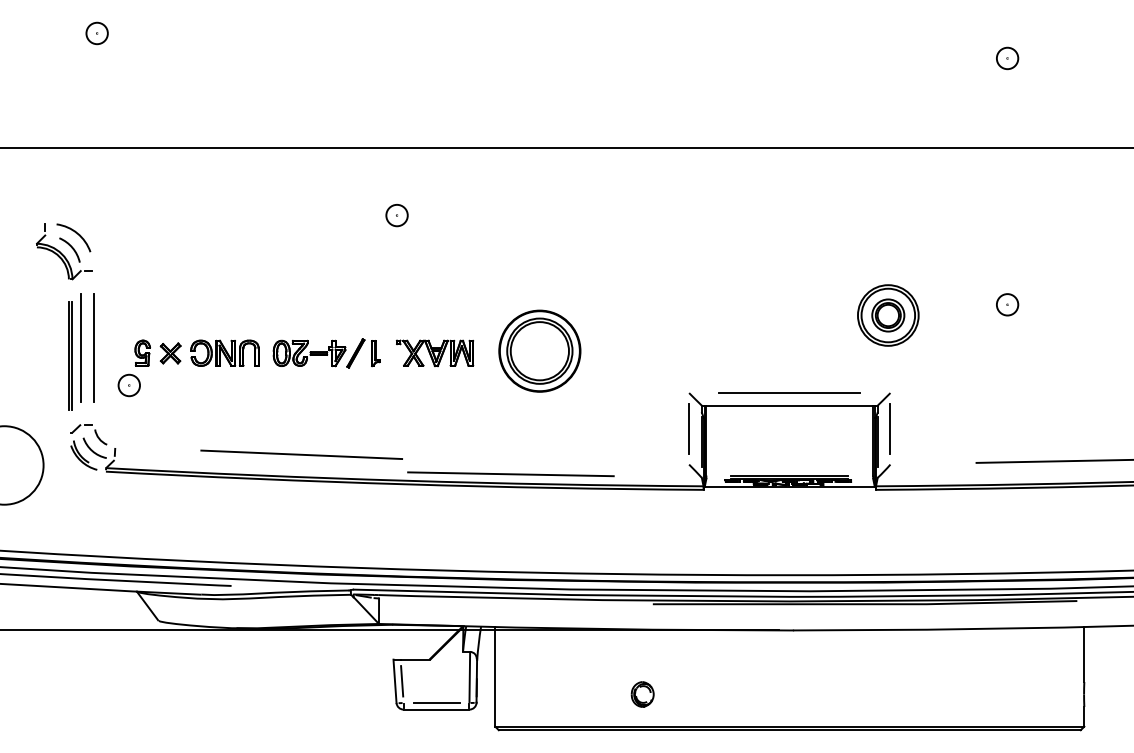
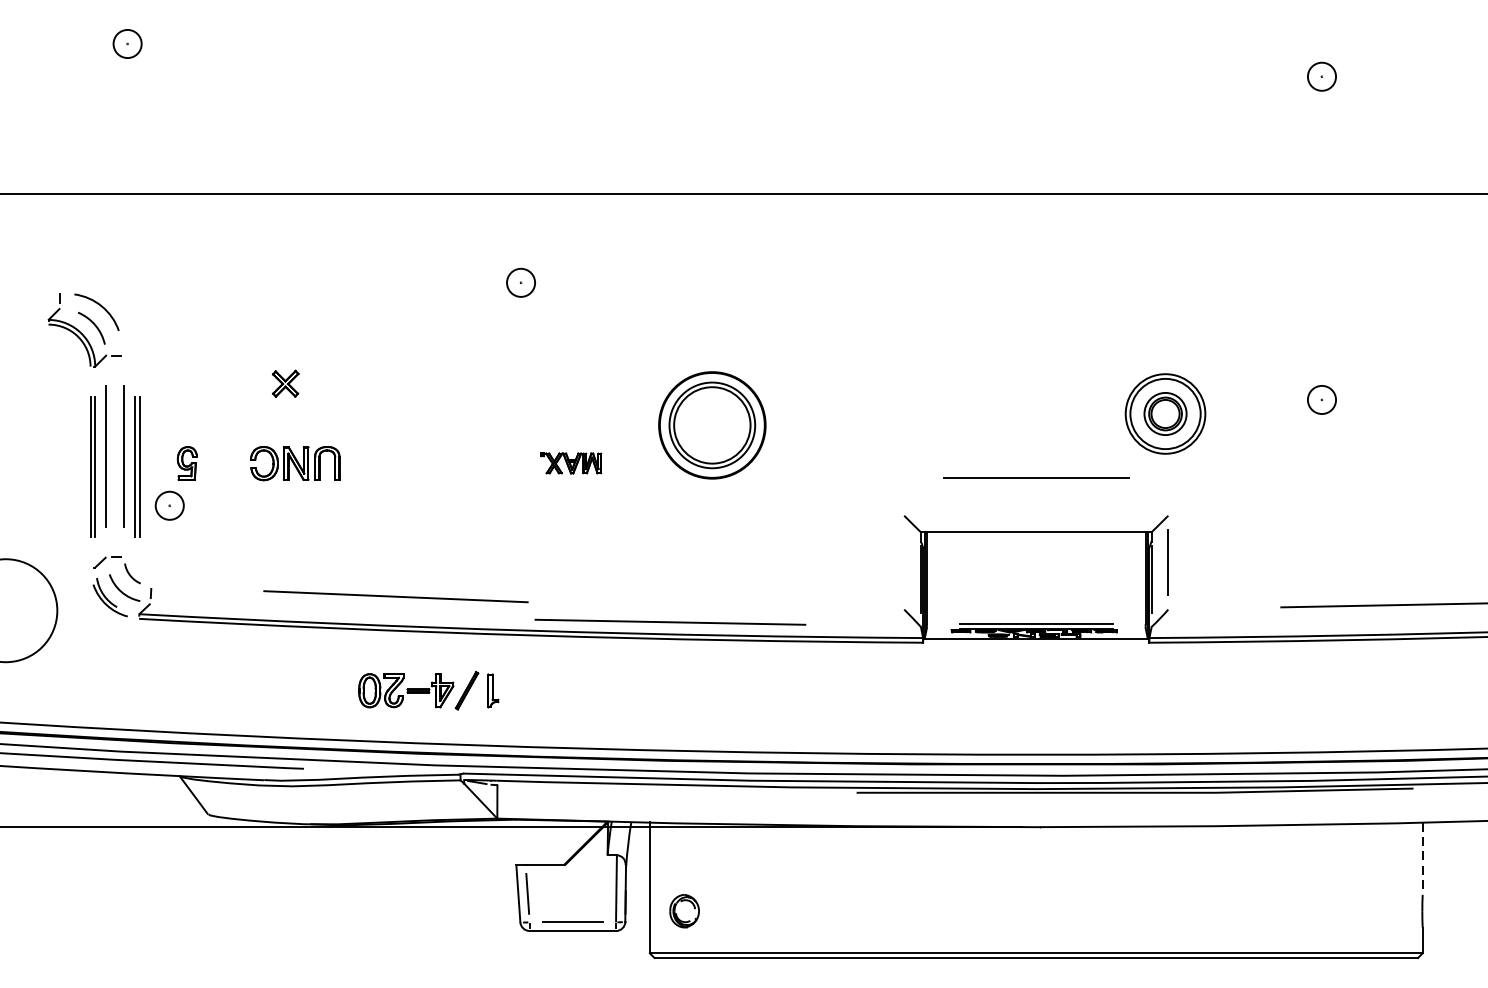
part: (539, 350) -> (711, 424), moved
part: (435, 352) -> (571, 462), size x0.6
part: (170, 353) -> (285, 383), moved
part: (326, 353) -> (428, 690), moved
line: (103, 355) -> (135, 466), added
line: (789, 392) -> (1035, 476), moved
line: (689, 428) -> (904, 562), removed
line: (1084, 654) -> (1422, 858), solid -> dashed
part: (642, 694) -> (684, 911), moved

